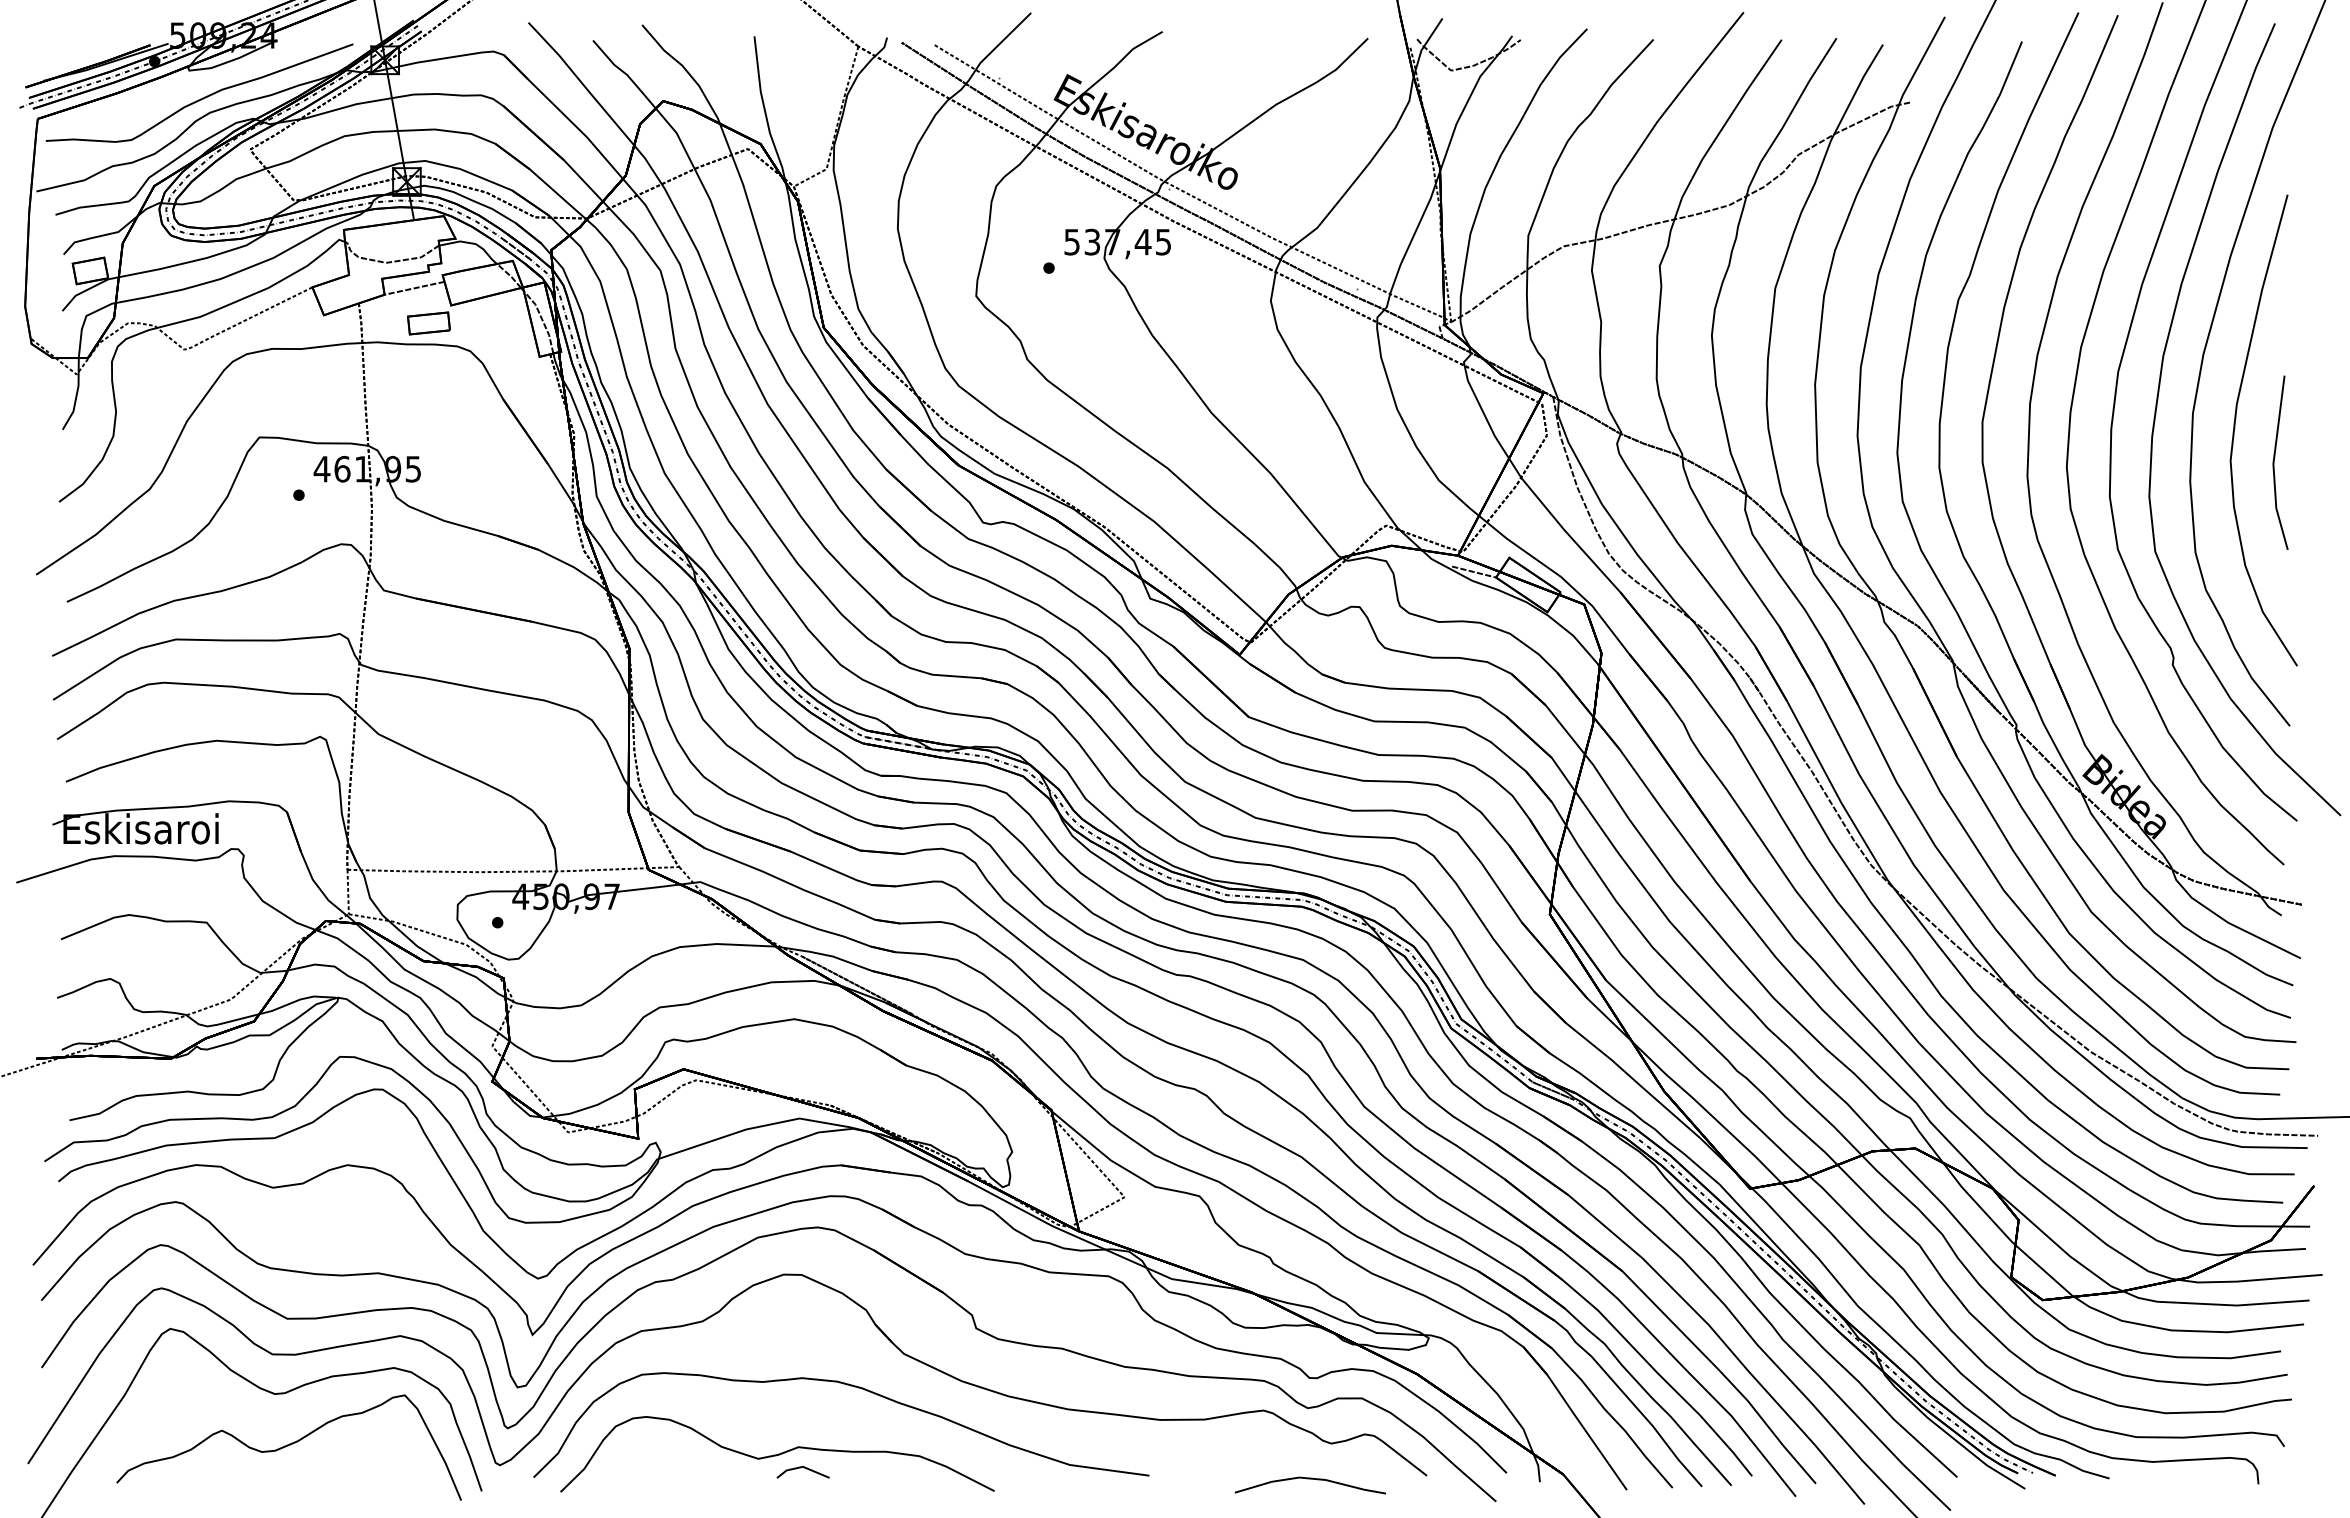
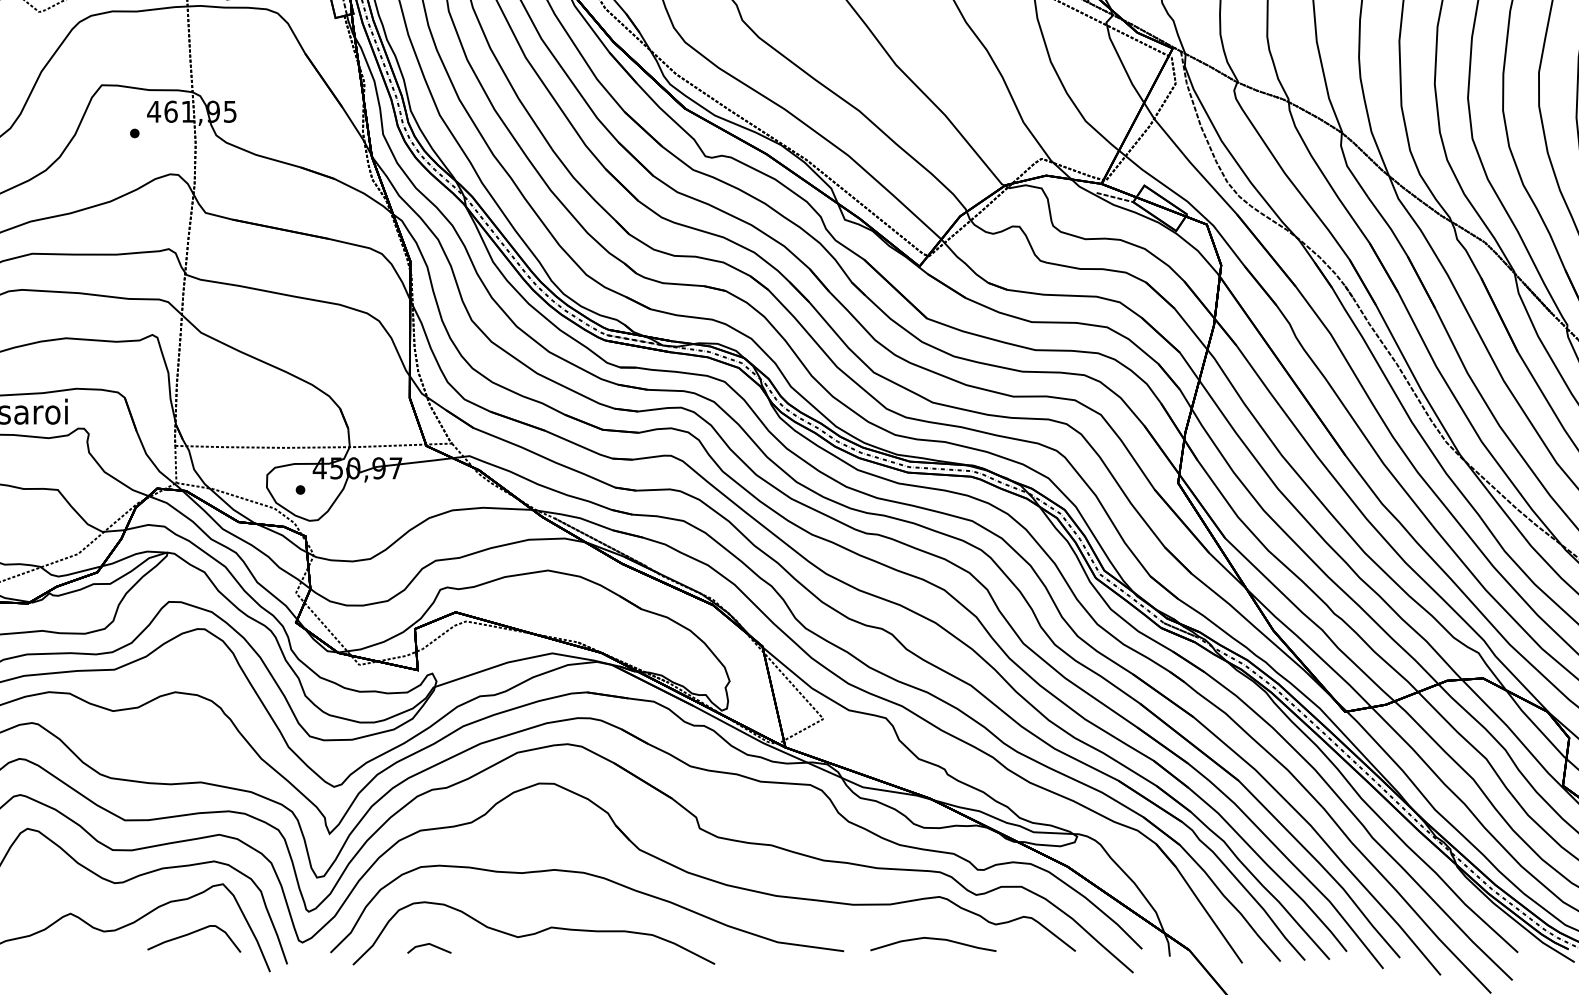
curve: (368, 1454) -> (192, 933), added
line: (801, 1468) -> (428, 945), moved
curve: (1309, 1479) -> (932, 939), moved

